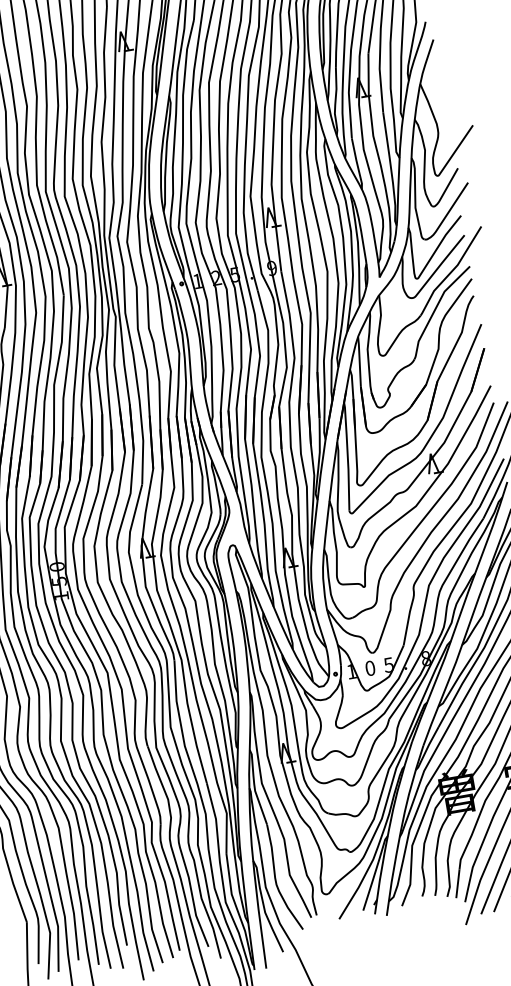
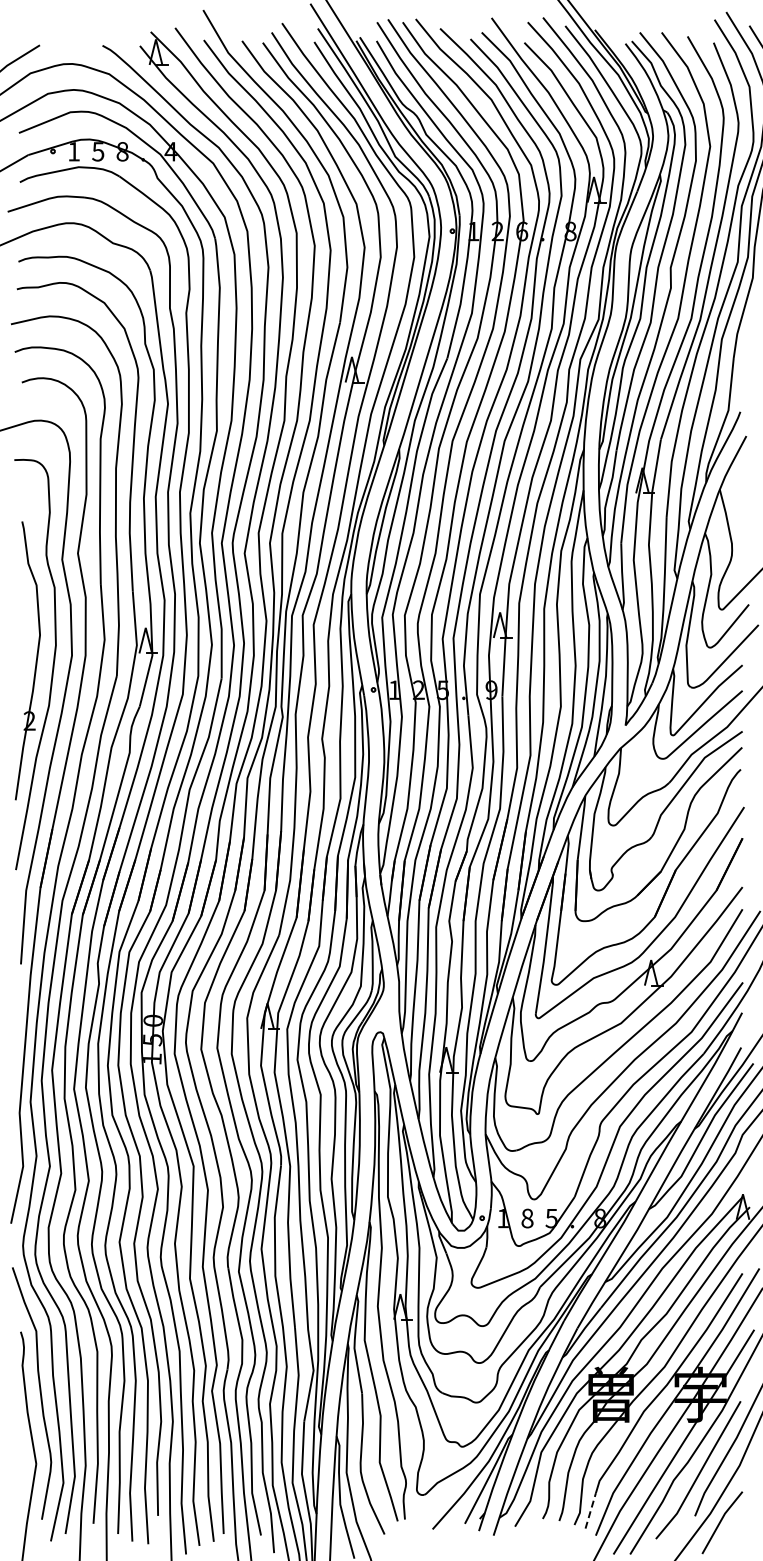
text: (370, 668) -> (527, 1218), 0 -> 8
line: (457, 883) -> (590, 1510), solid -> dashed

